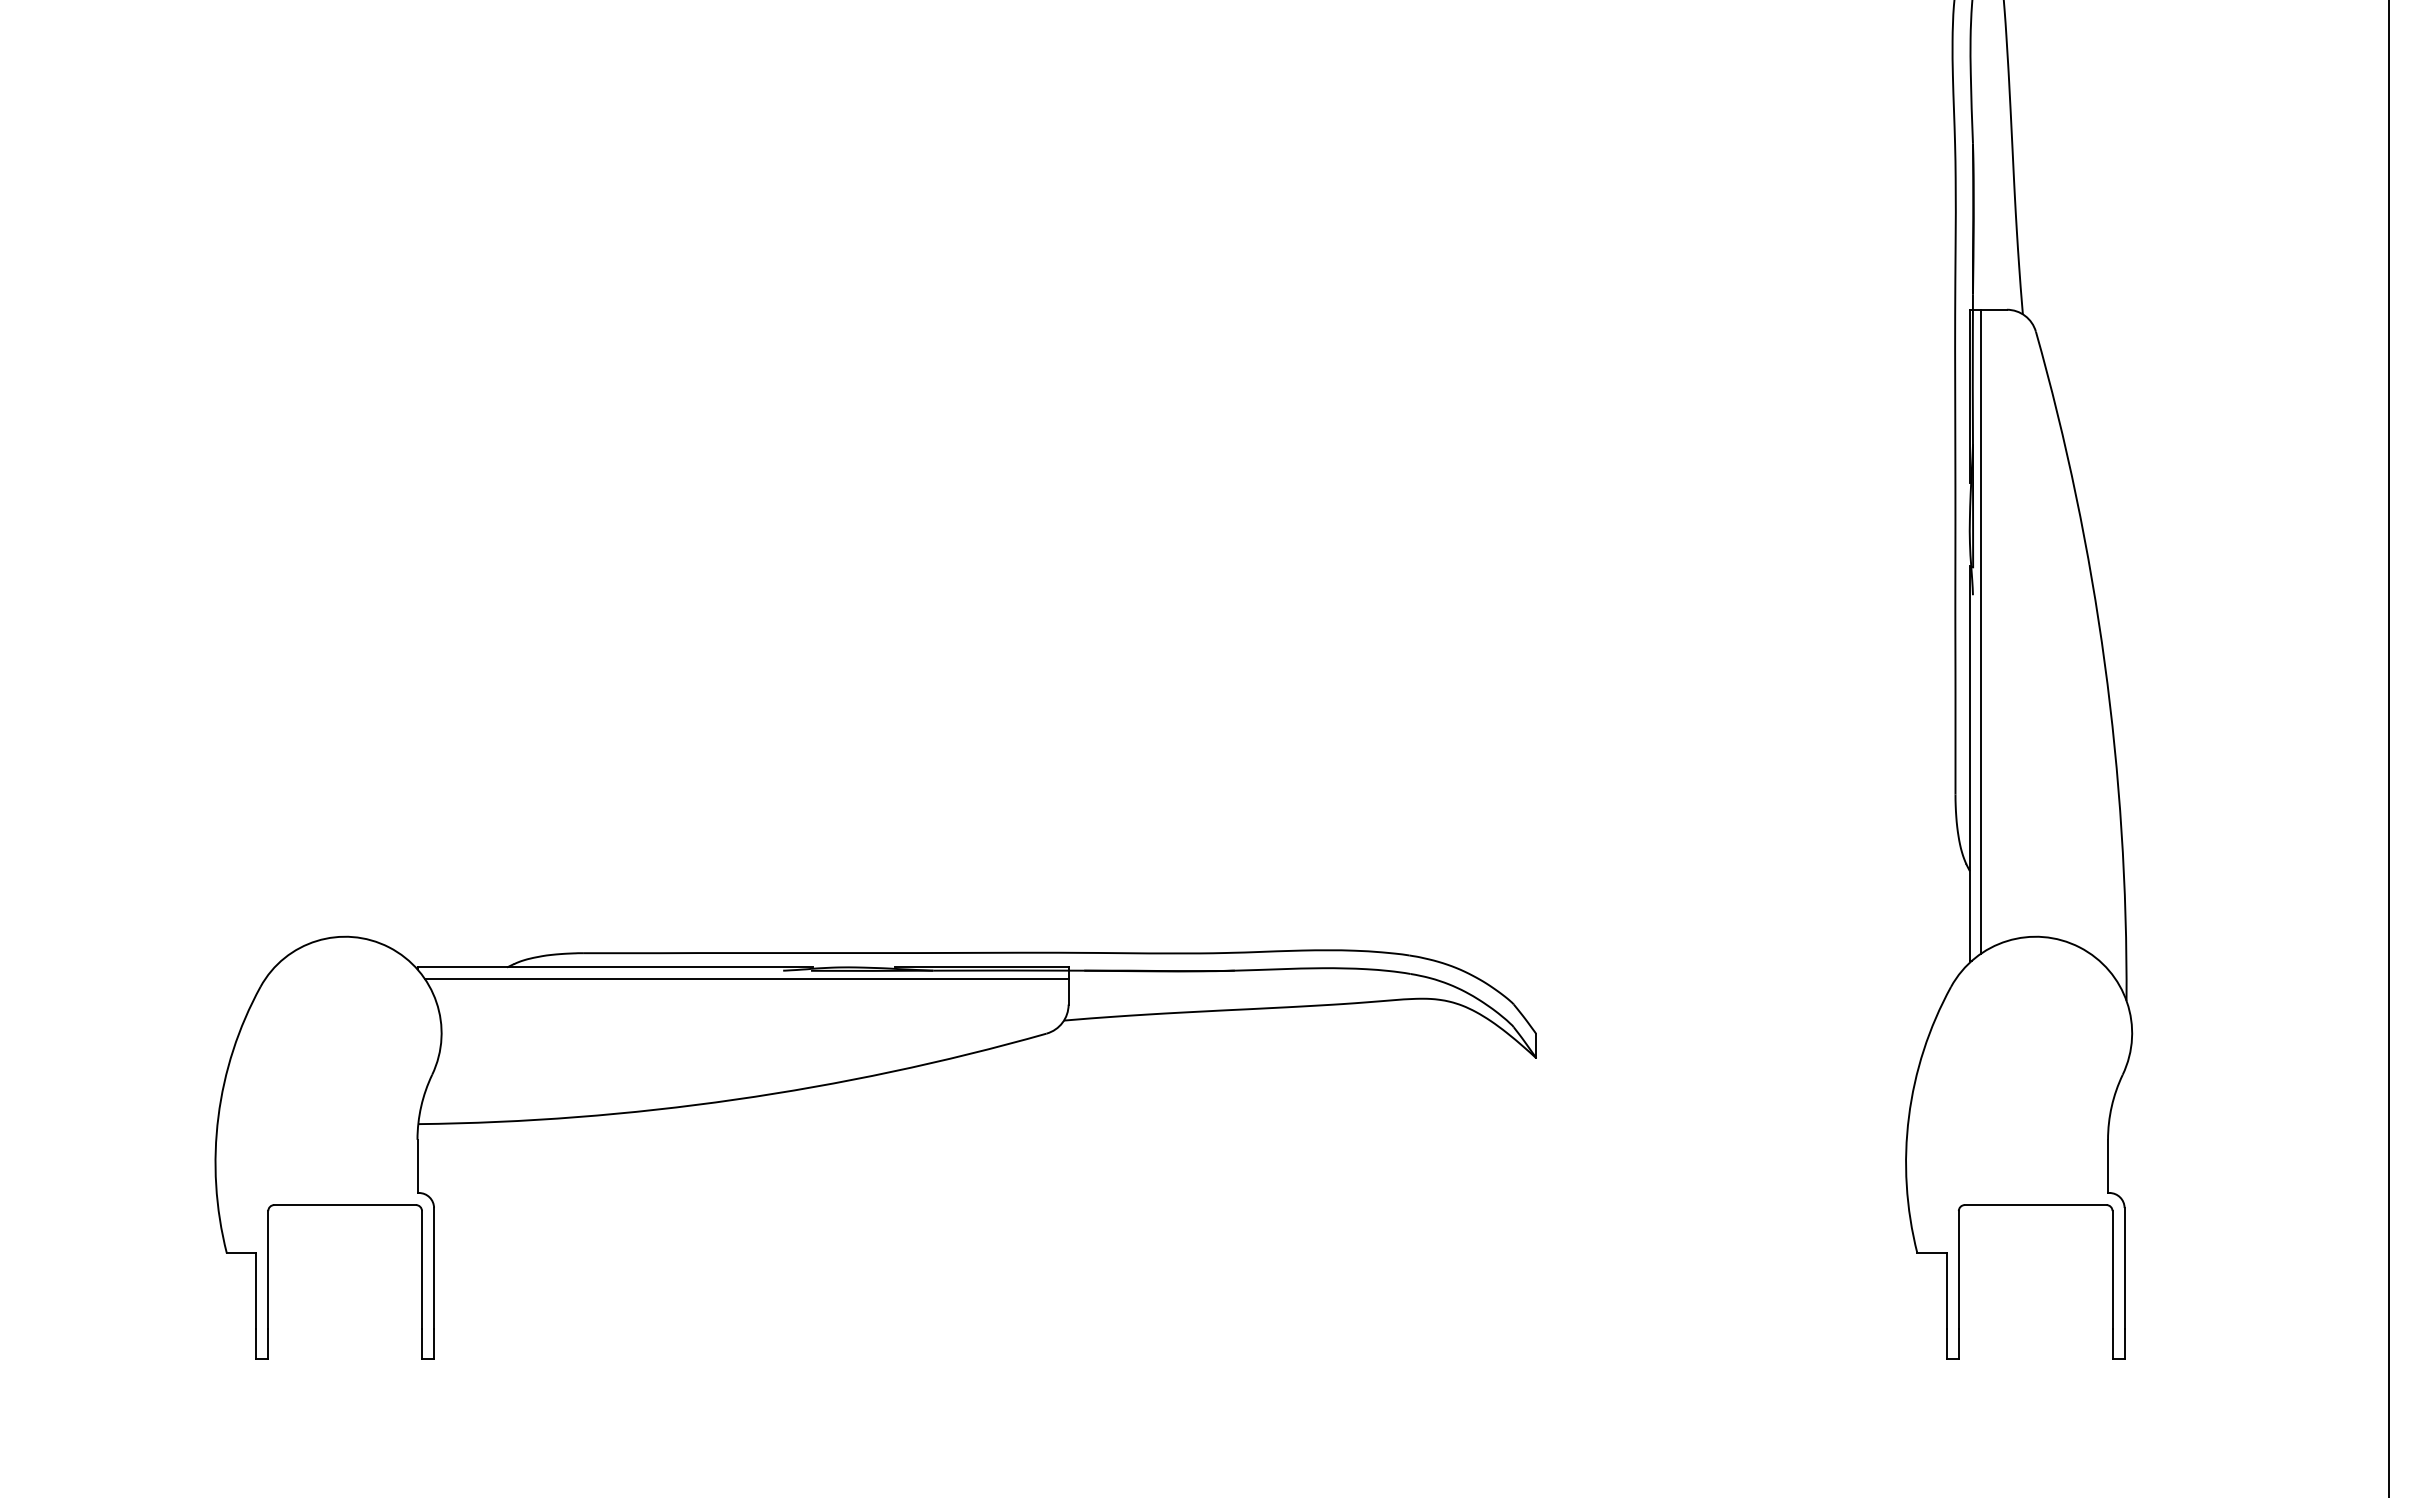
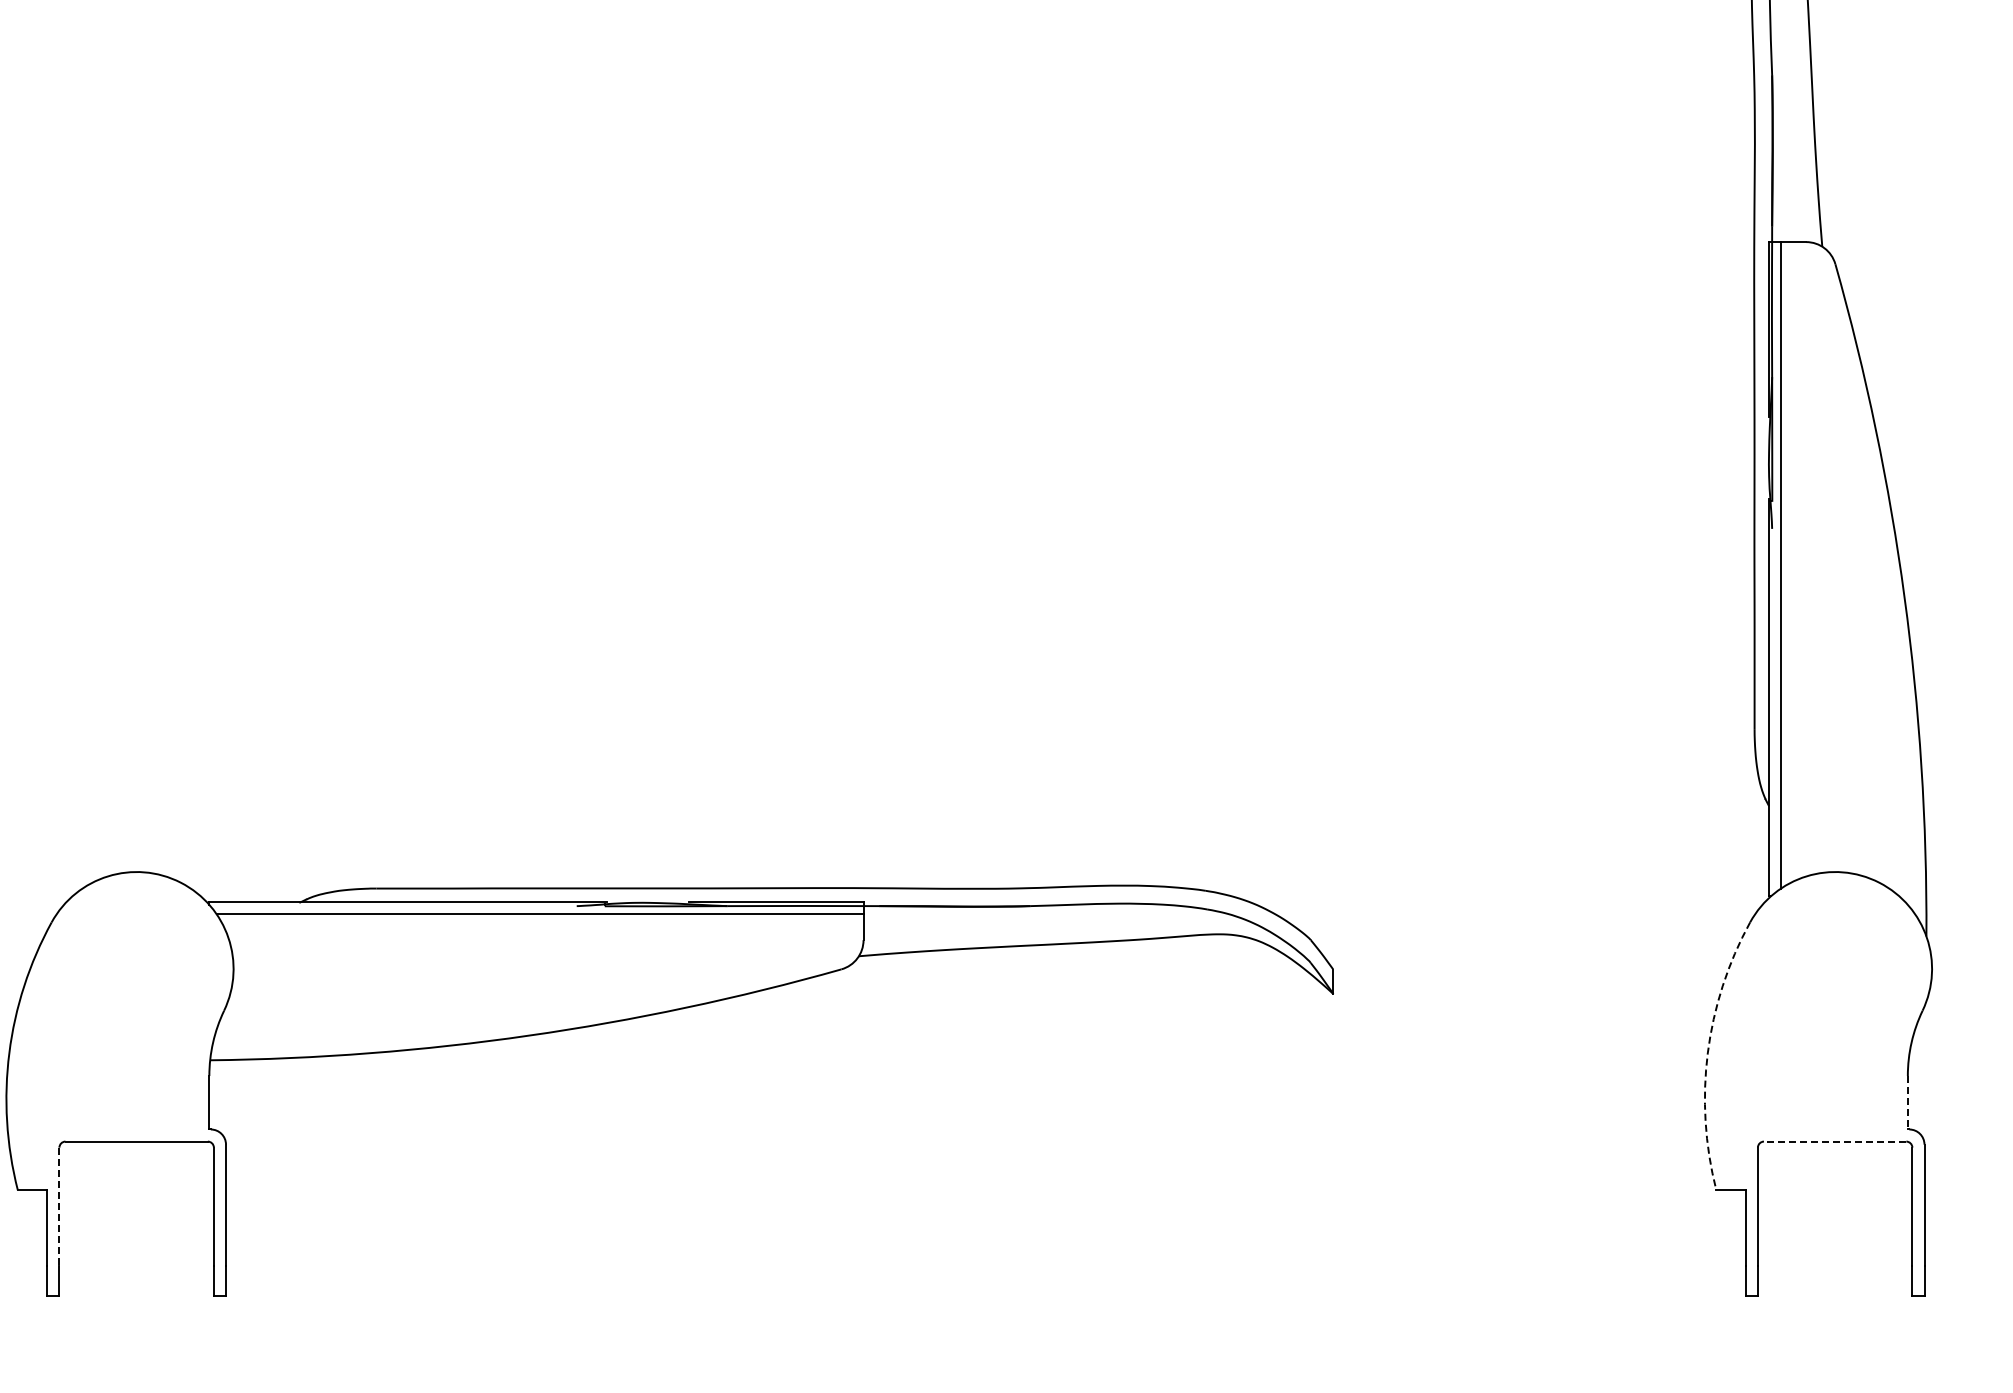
arc: (1908, 1116) -> (1707, 1052), solid -> dashed
line: (2108, 1166) -> (1908, 1102), solid -> dashed
line: (2035, 1205) -> (1834, 1142), solid -> dashed
line: (268, 1269) -> (59, 1206), solid -> dashed

